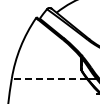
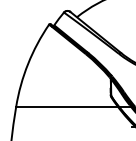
line: (49, 78) -> (67, 106), dashed -> solid

